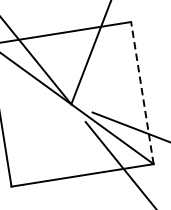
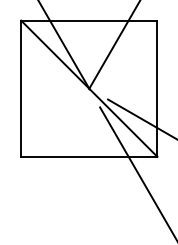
line: (142, 92) -> (157, 88), dashed -> solid

